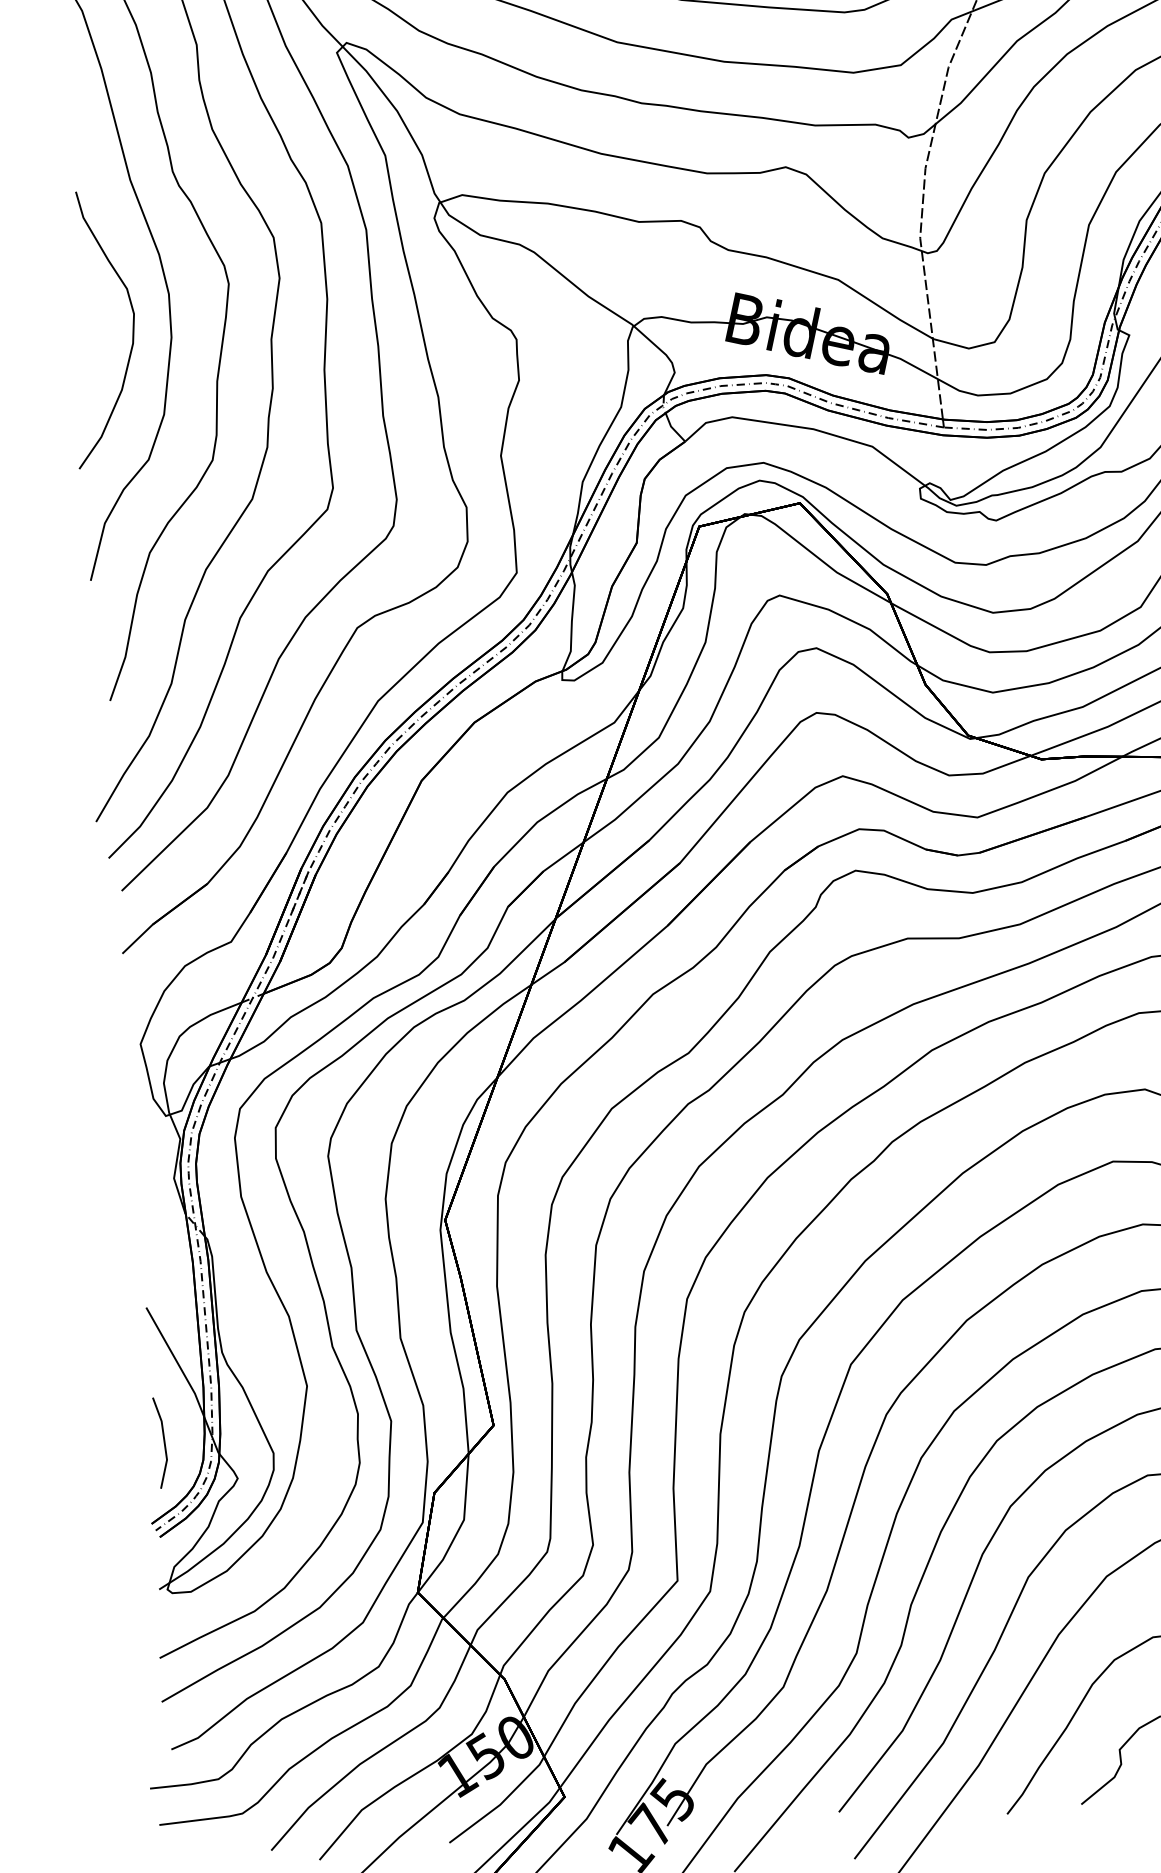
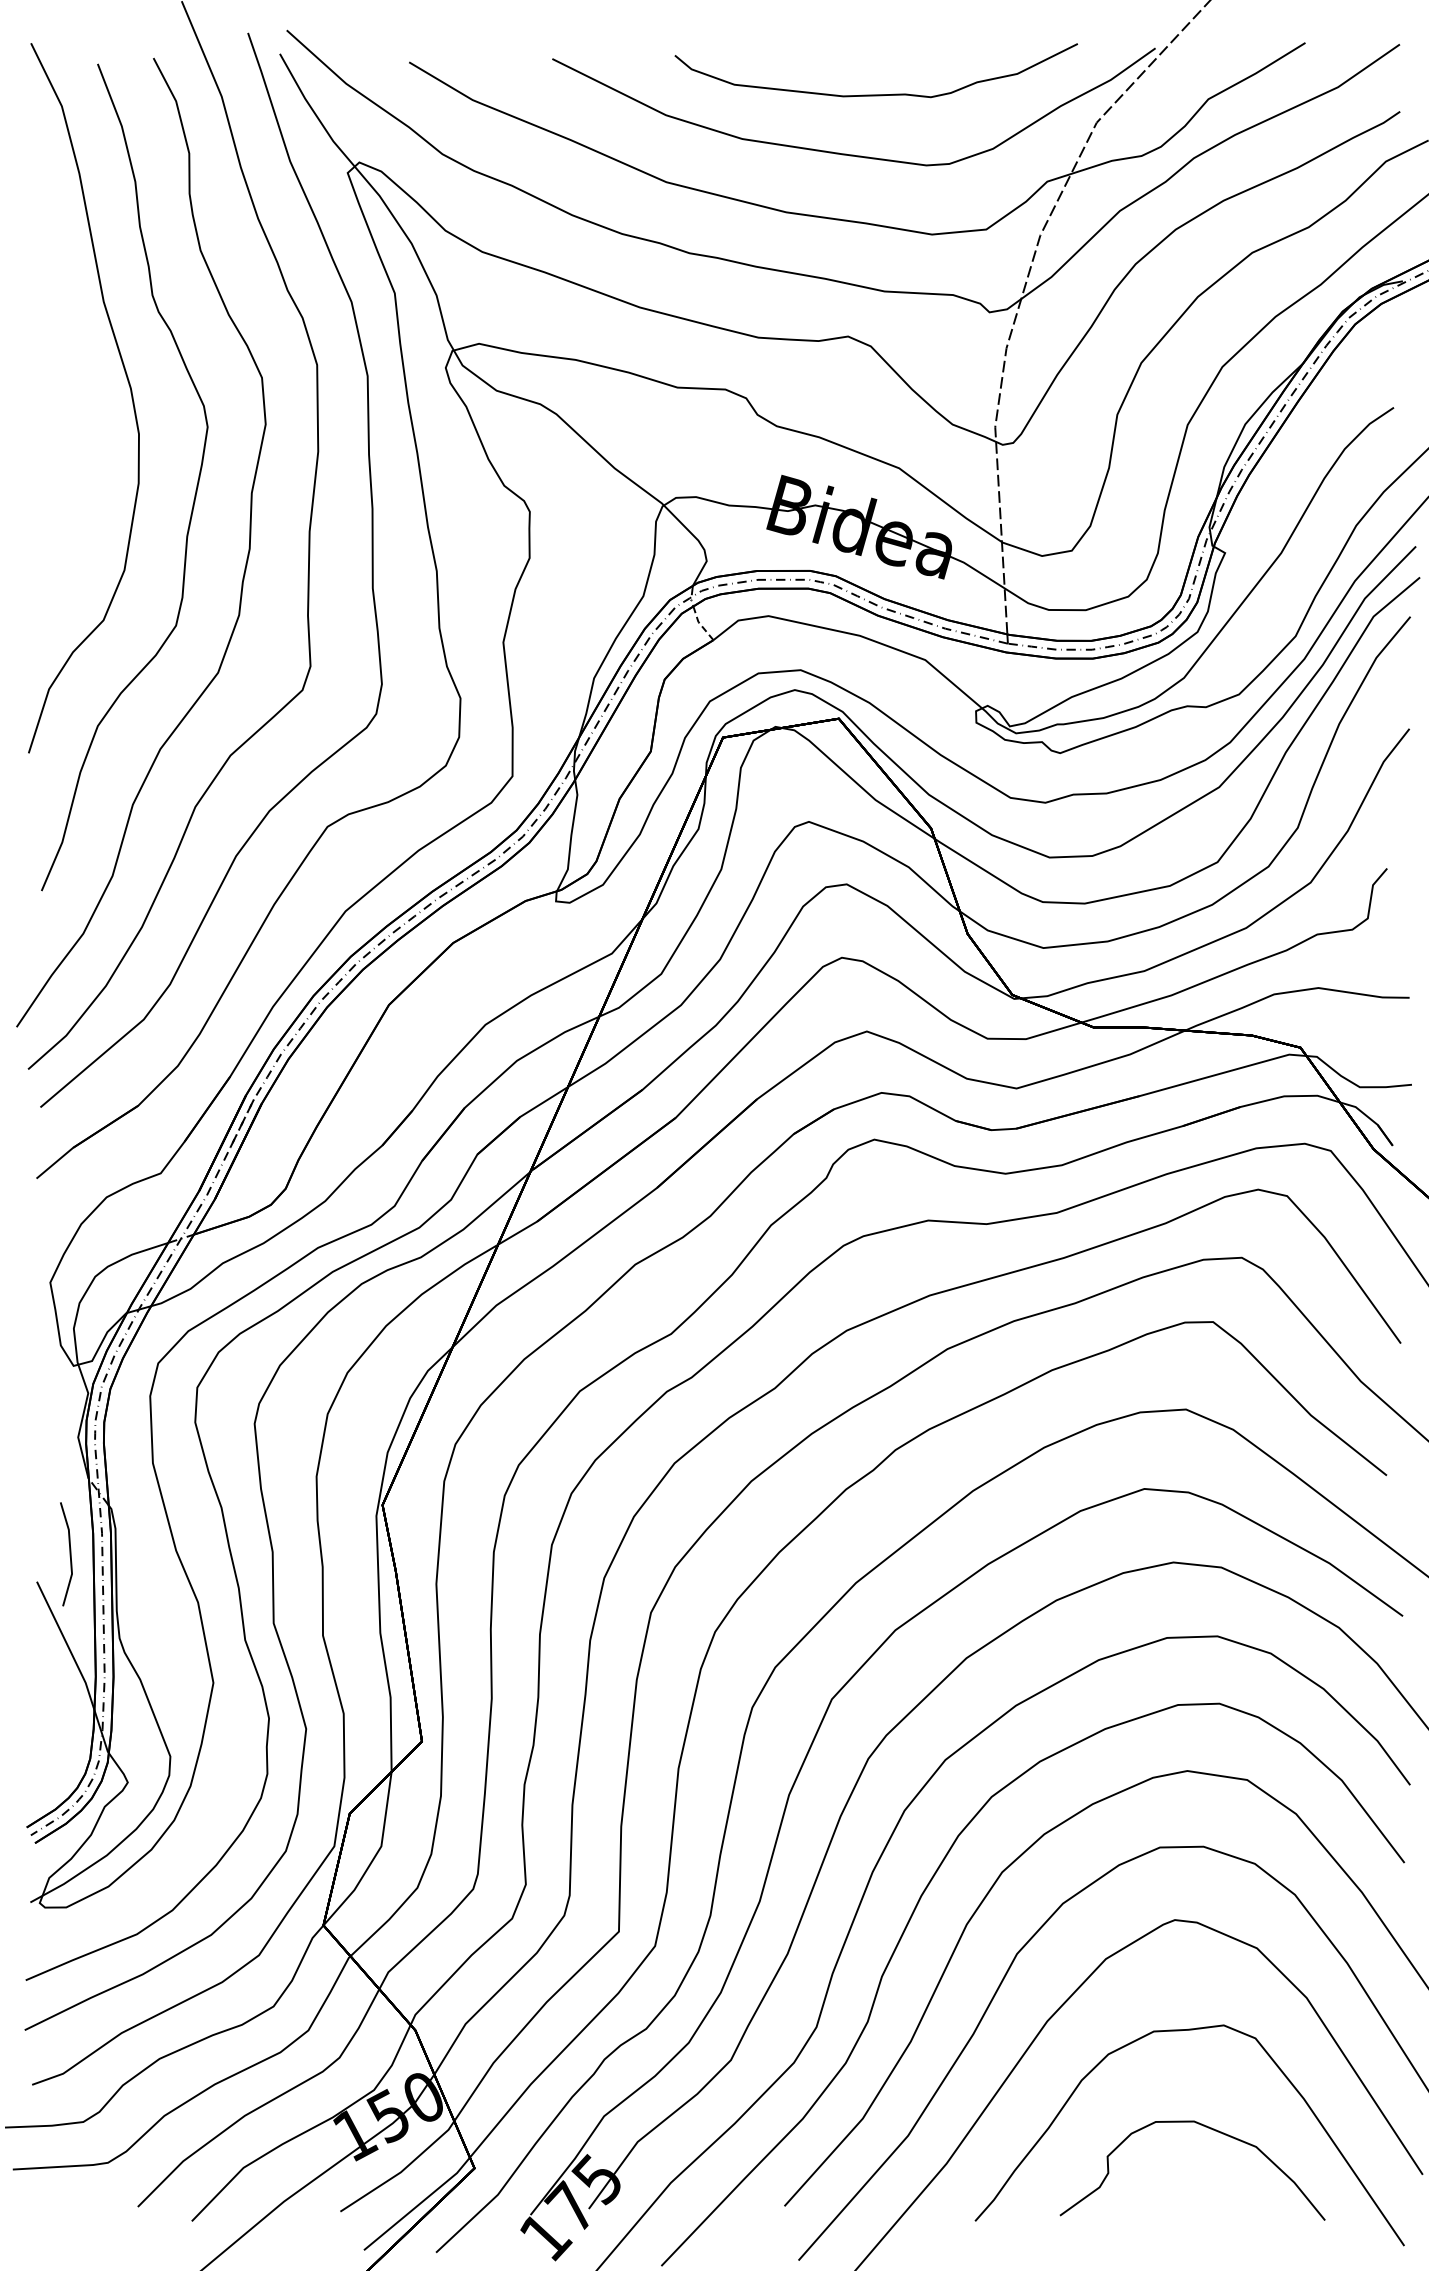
curve: (132, 333) -> (94, 475), removed
line: (672, 428) -> (700, 624), solid -> dashed
line: (163, 1442) -> (69, 1554), moved

